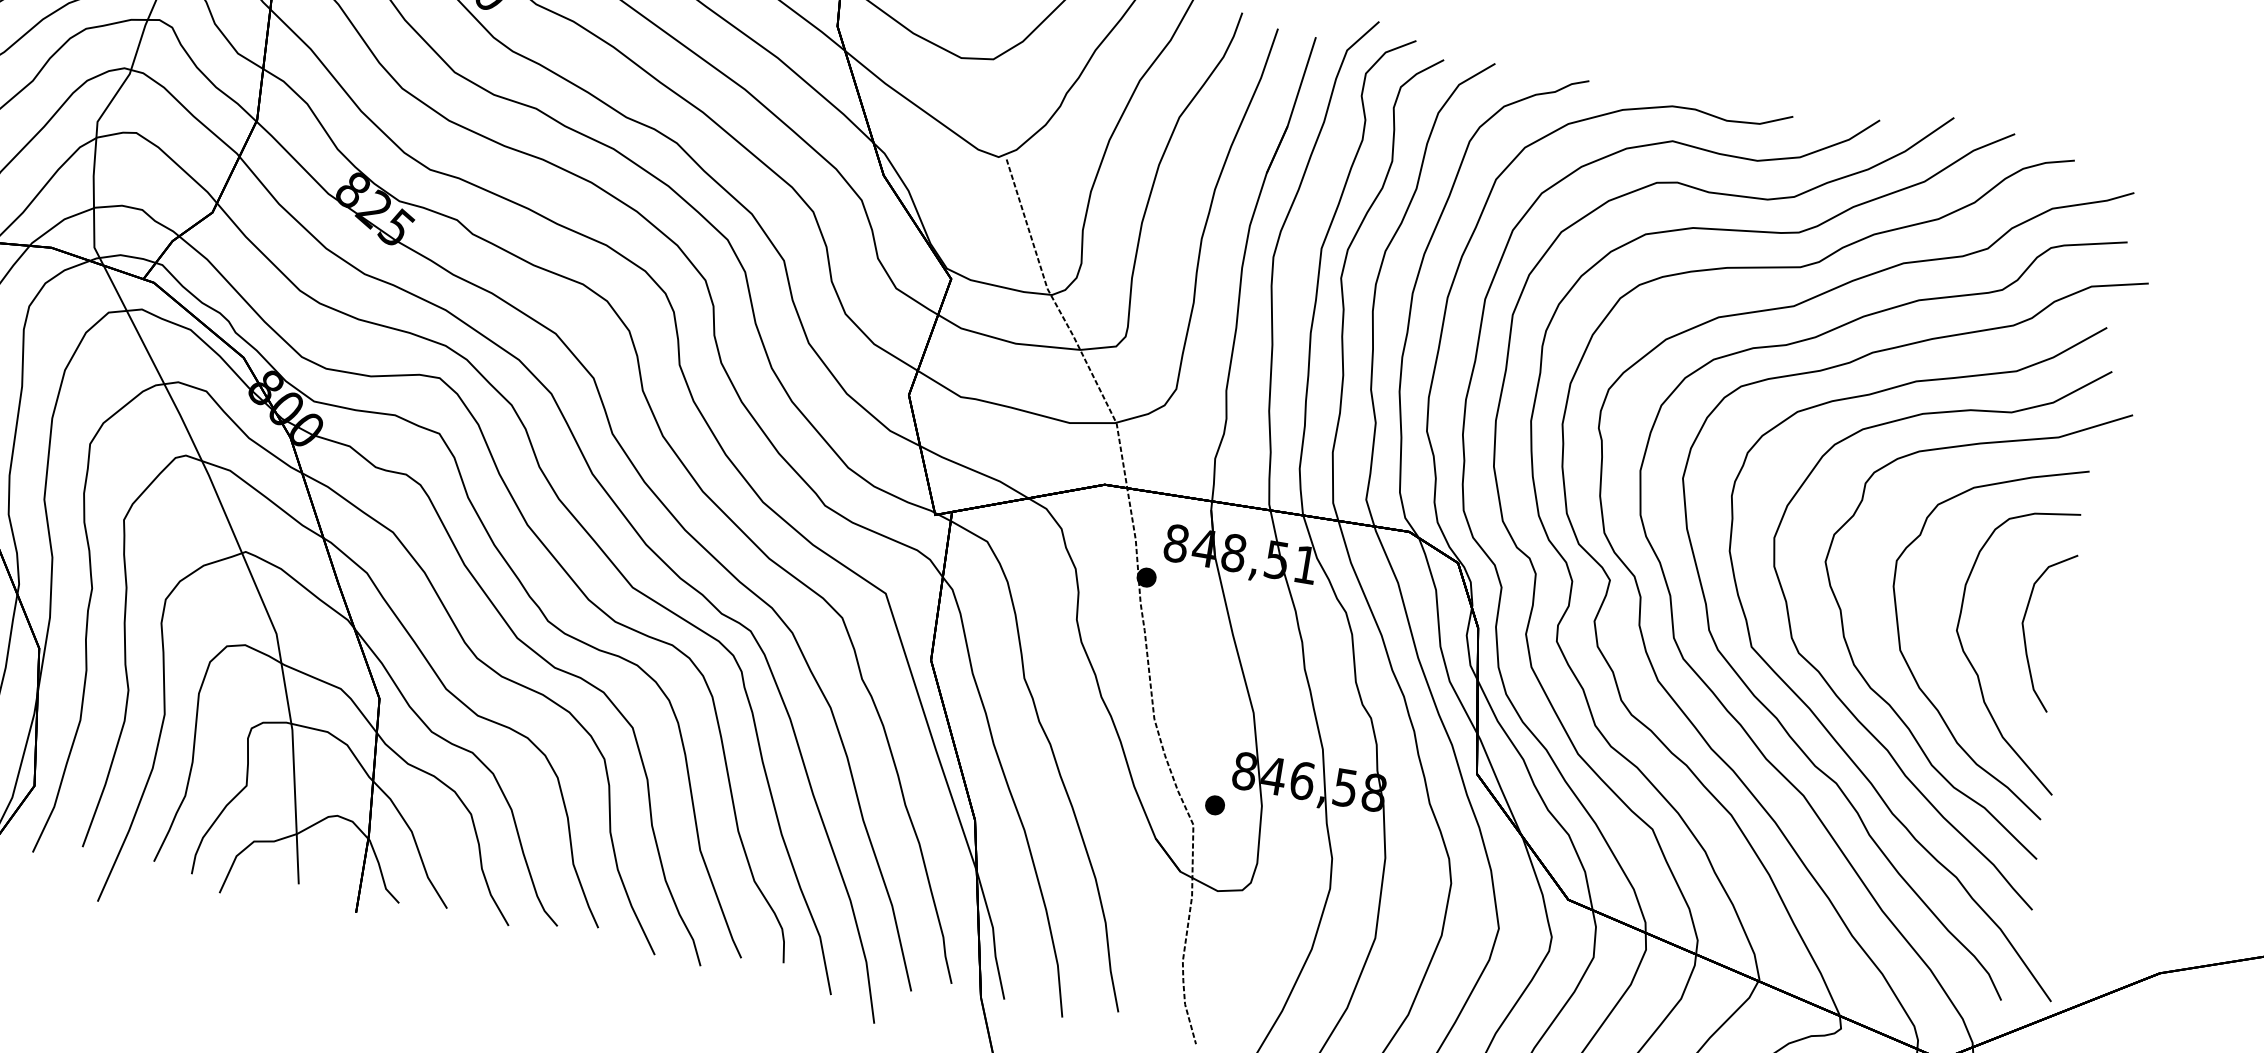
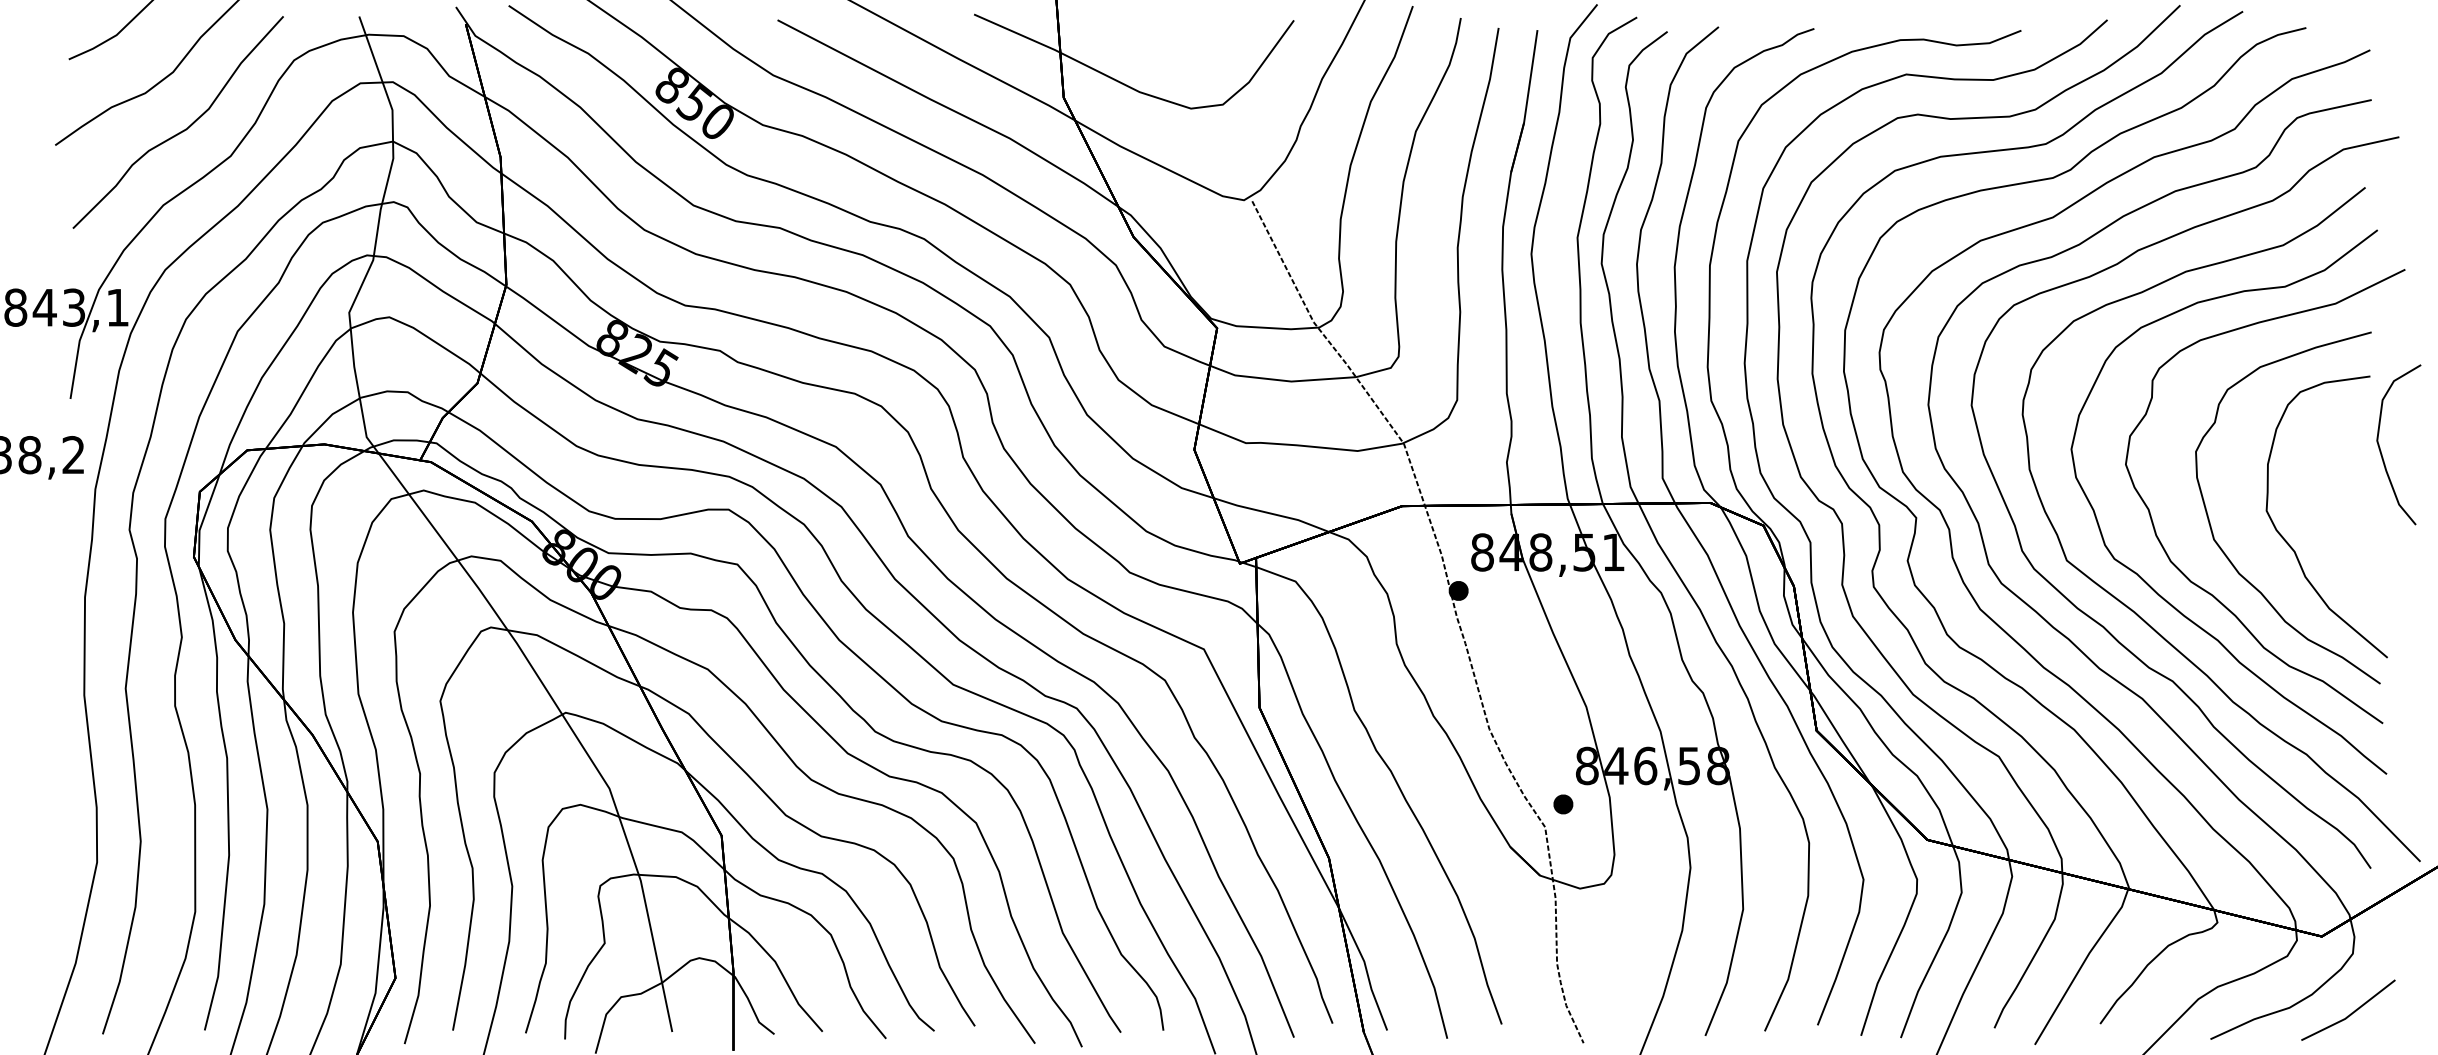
part: (2025, 633) -> (2381, 450), moved

